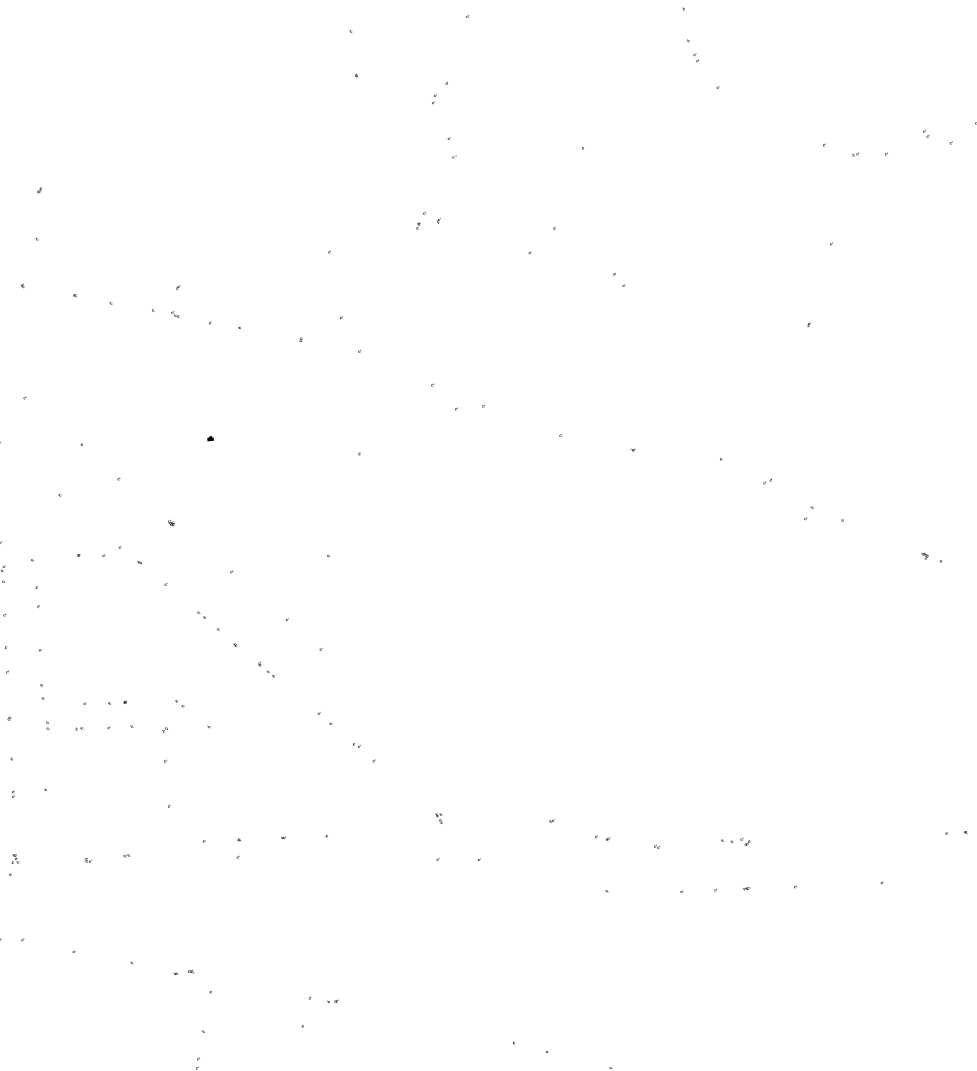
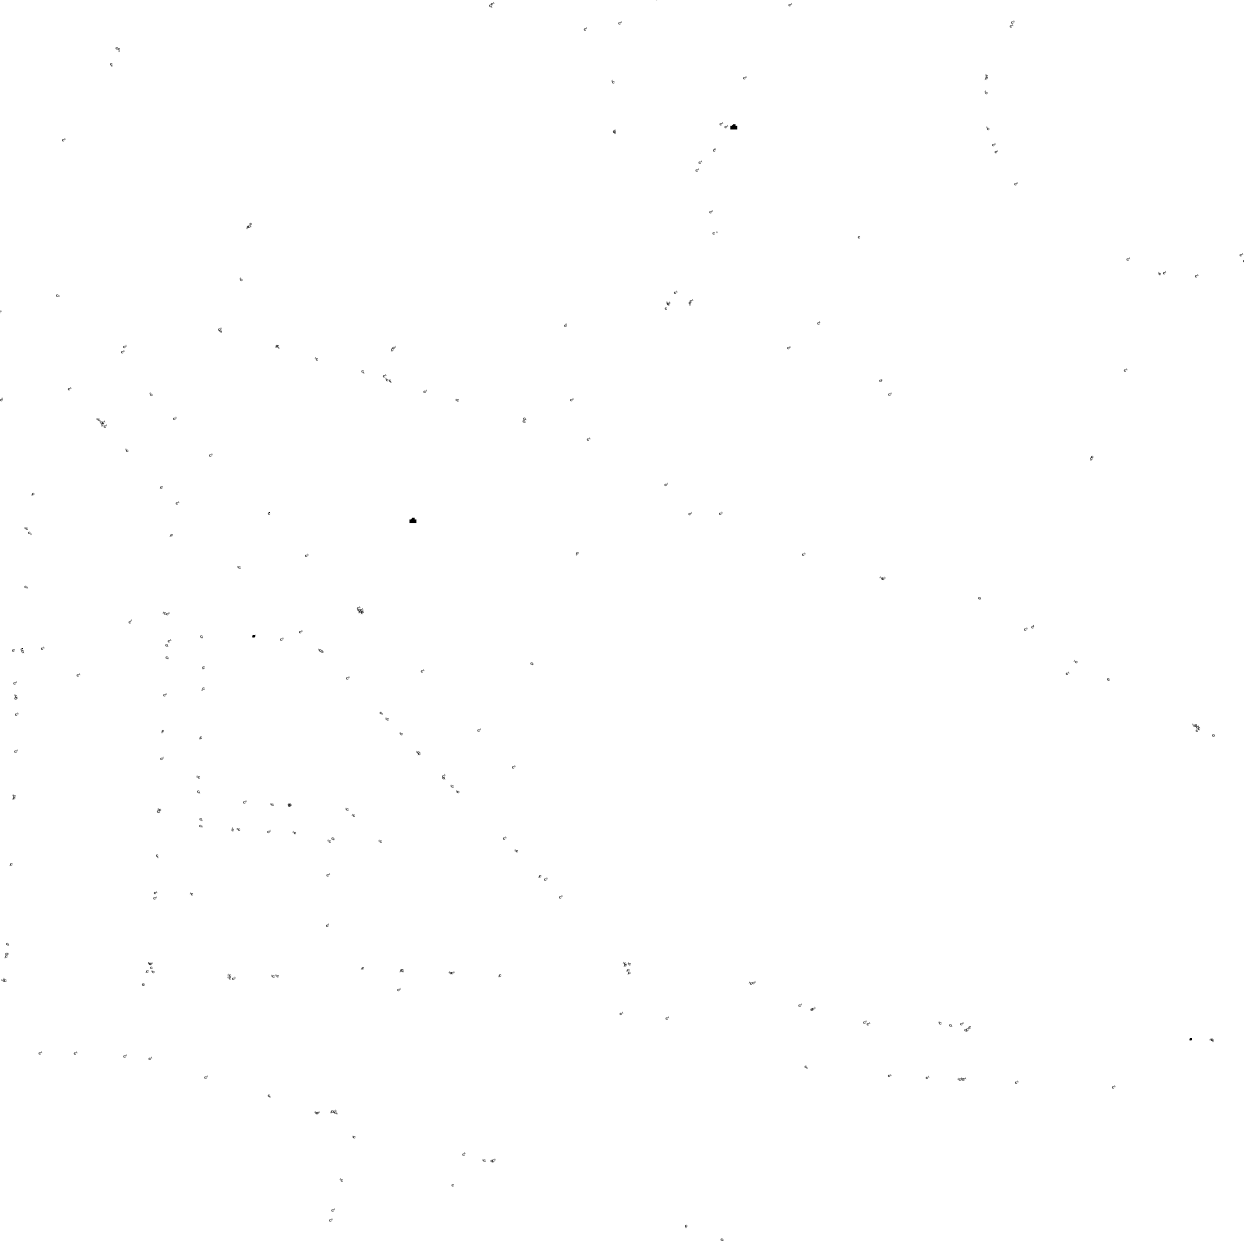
part: (457, 60) -> (728, 125), added

